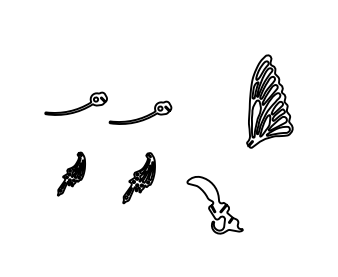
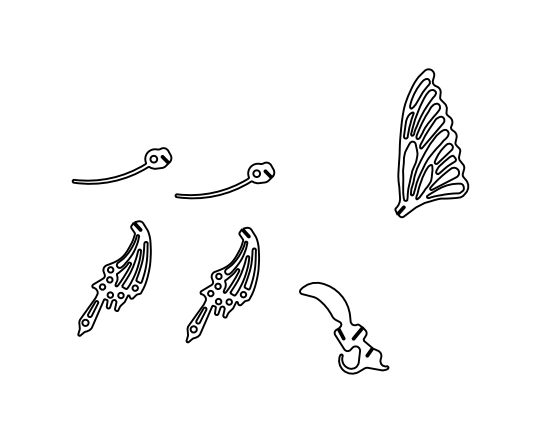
part: (269, 101) -> (431, 143), moved
part: (71, 173) -> (114, 277), size x1.67
part: (138, 177) -> (221, 283), size x1.43

